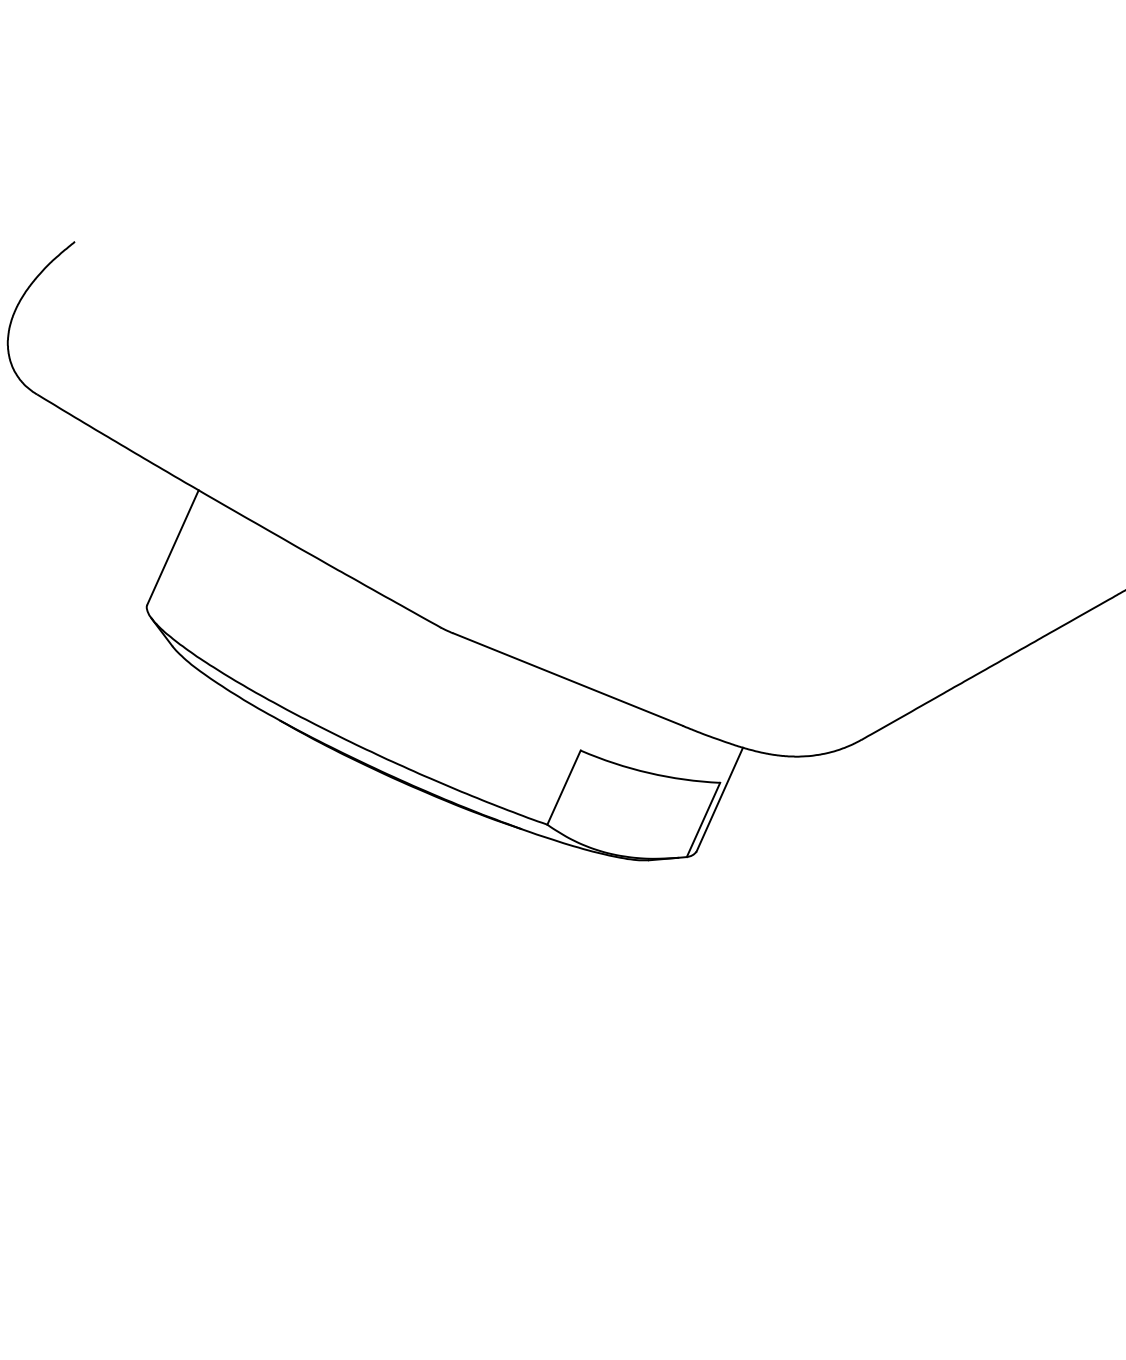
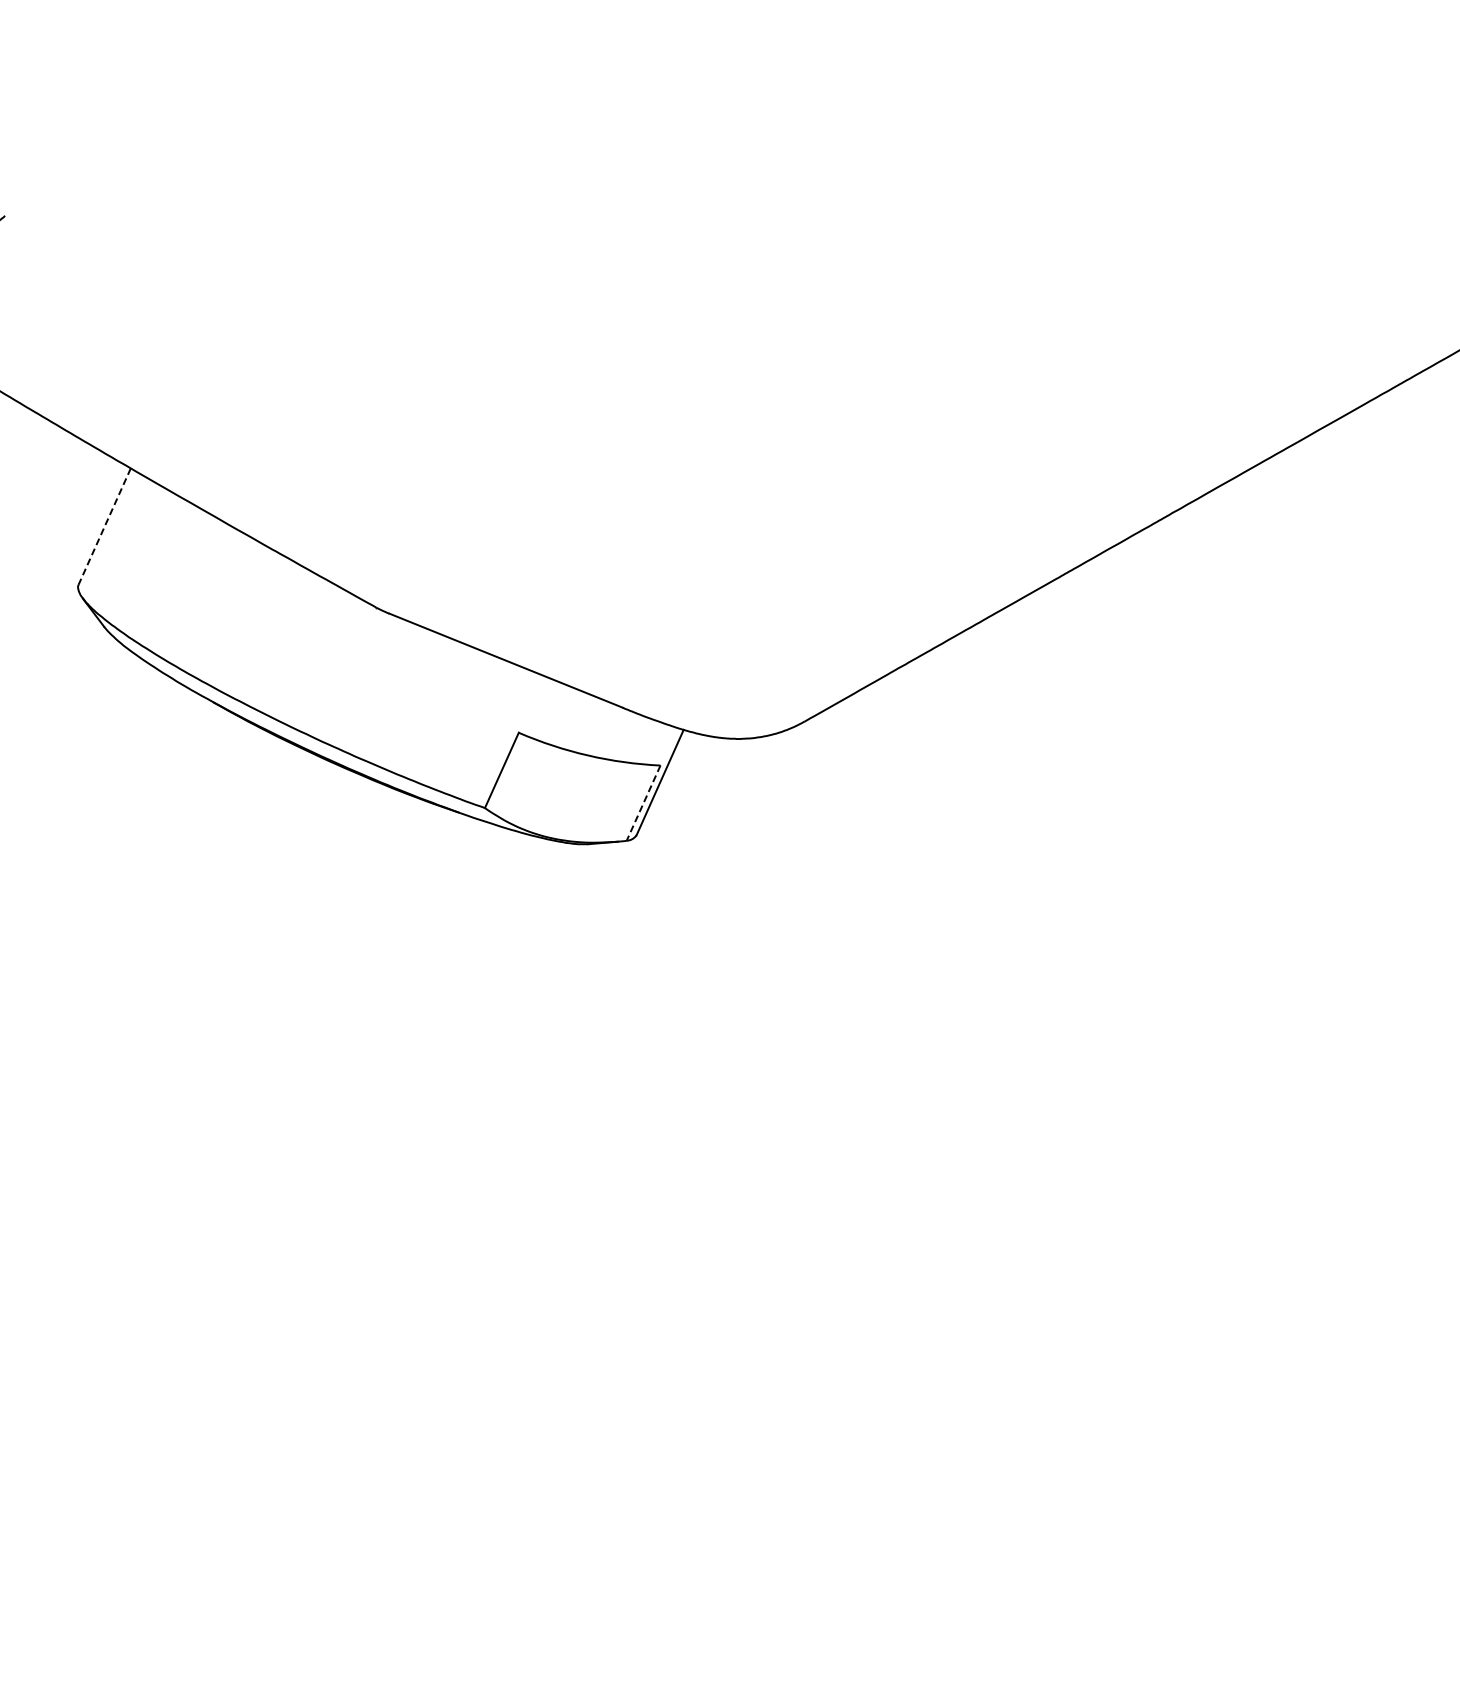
line: (172, 547) -> (104, 526), solid -> dashed
line: (703, 820) -> (643, 803), solid -> dashed

